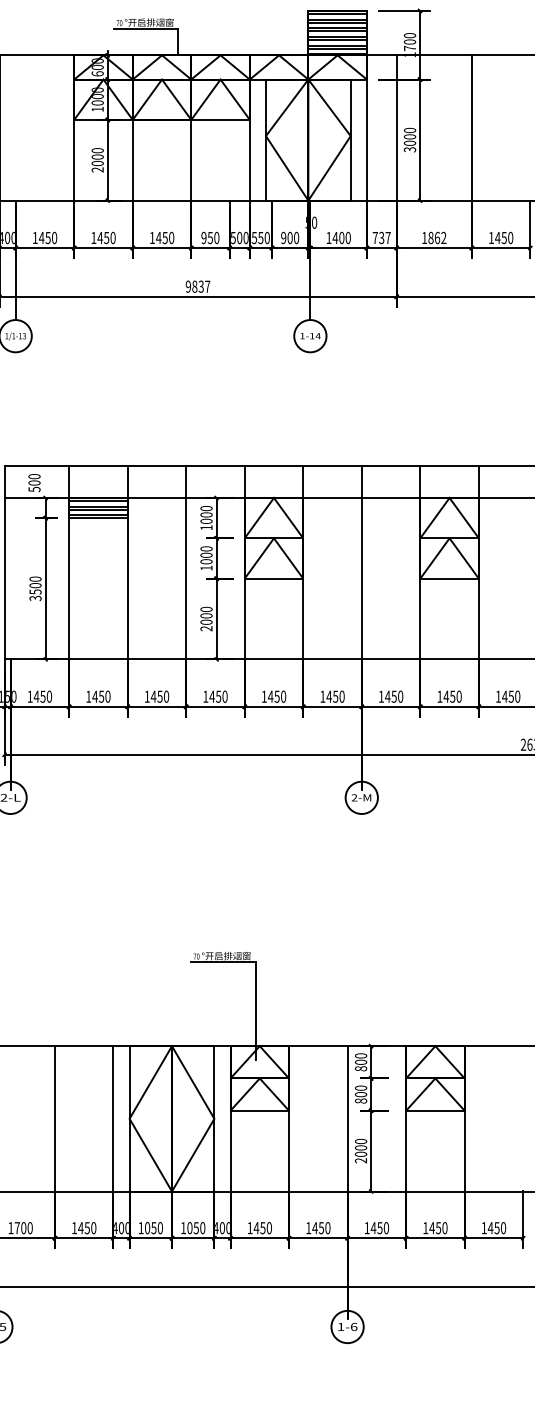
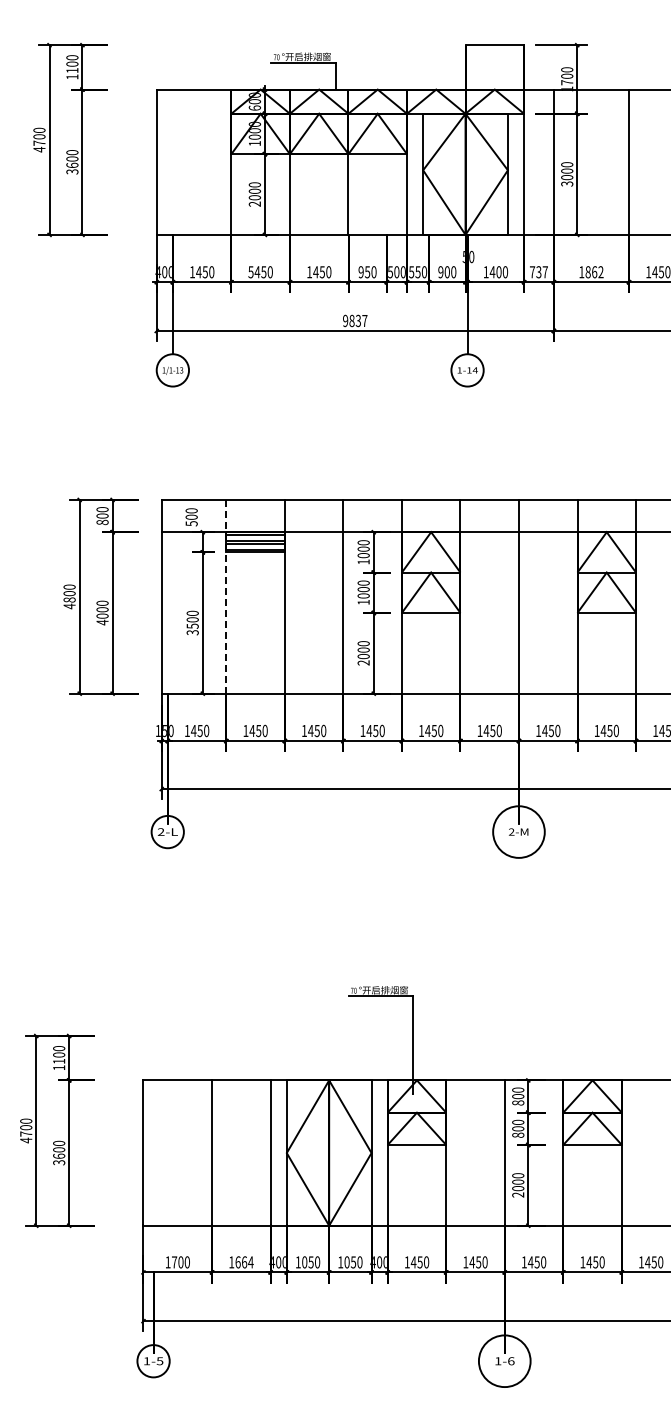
hatch: (337, 32) -> (494, 66), removed
text: (93, 238) -> (250, 272), 1450 -> 5450
line: (69, 562) -> (226, 596), solid -> dashed
circle: (361, 797) -> (518, 831), size x1.6
text: (87, 1228) -> (244, 1262), 1450 -> 1664
circle: (347, 1327) -> (504, 1361), size x1.6

